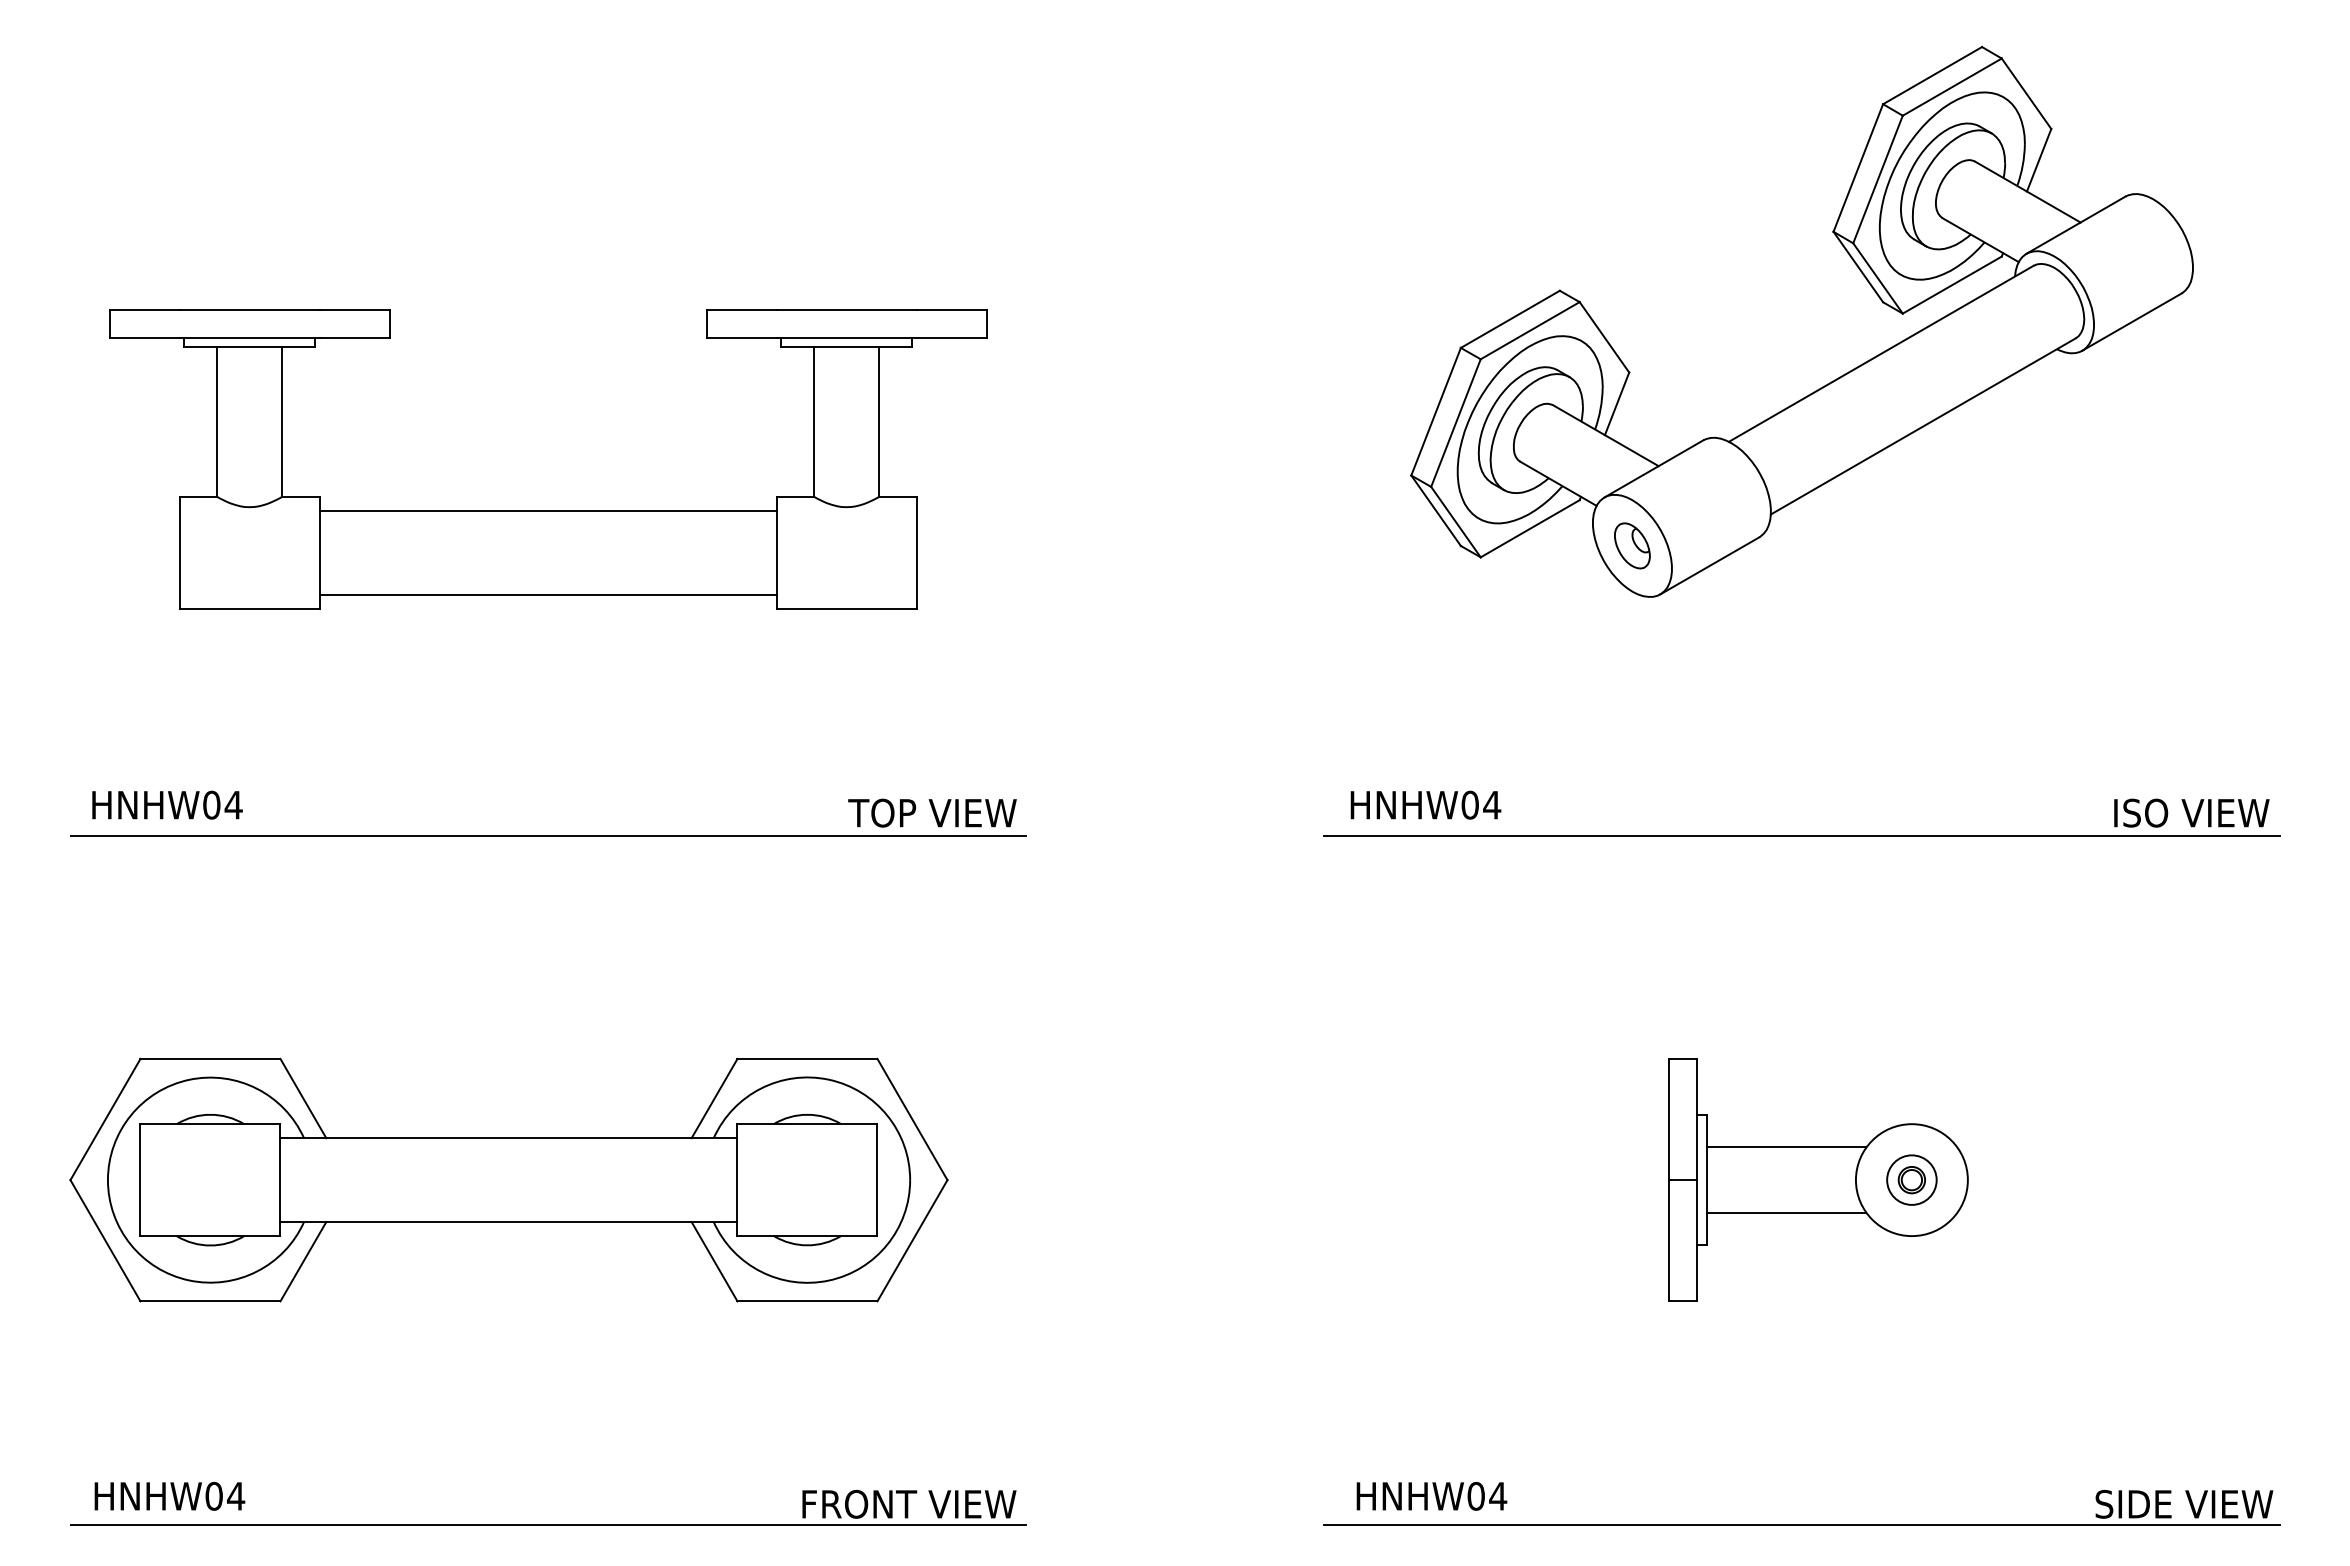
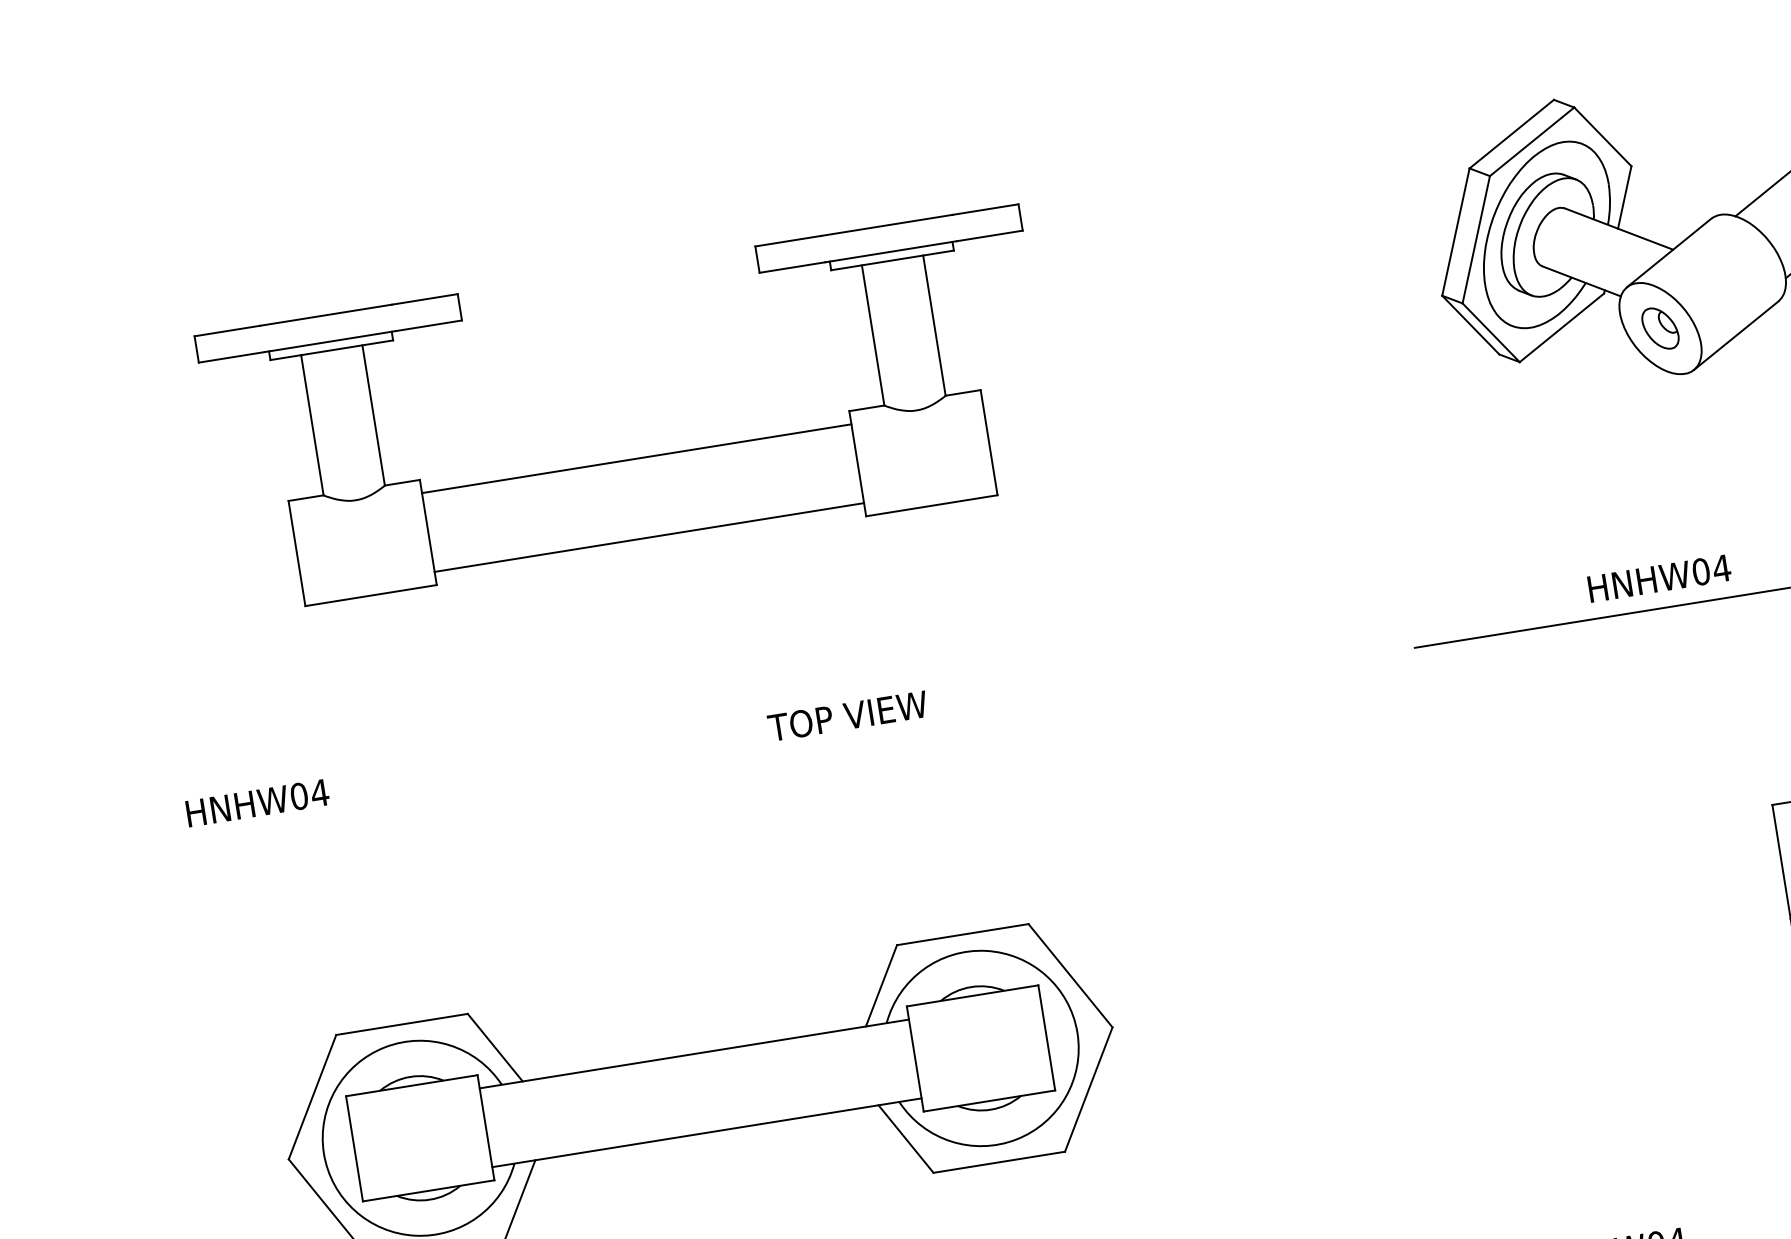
text: (167, 804) -> (257, 802), moved
text: (1425, 804) -> (1659, 577), moved
text: (932, 812) -> (847, 715), moved
line: (547, 836) -> (685, 764), removed

